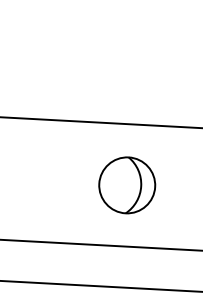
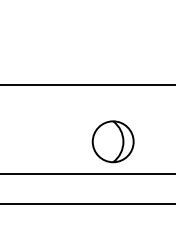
part: (126, 184) -> (112, 141), moved

